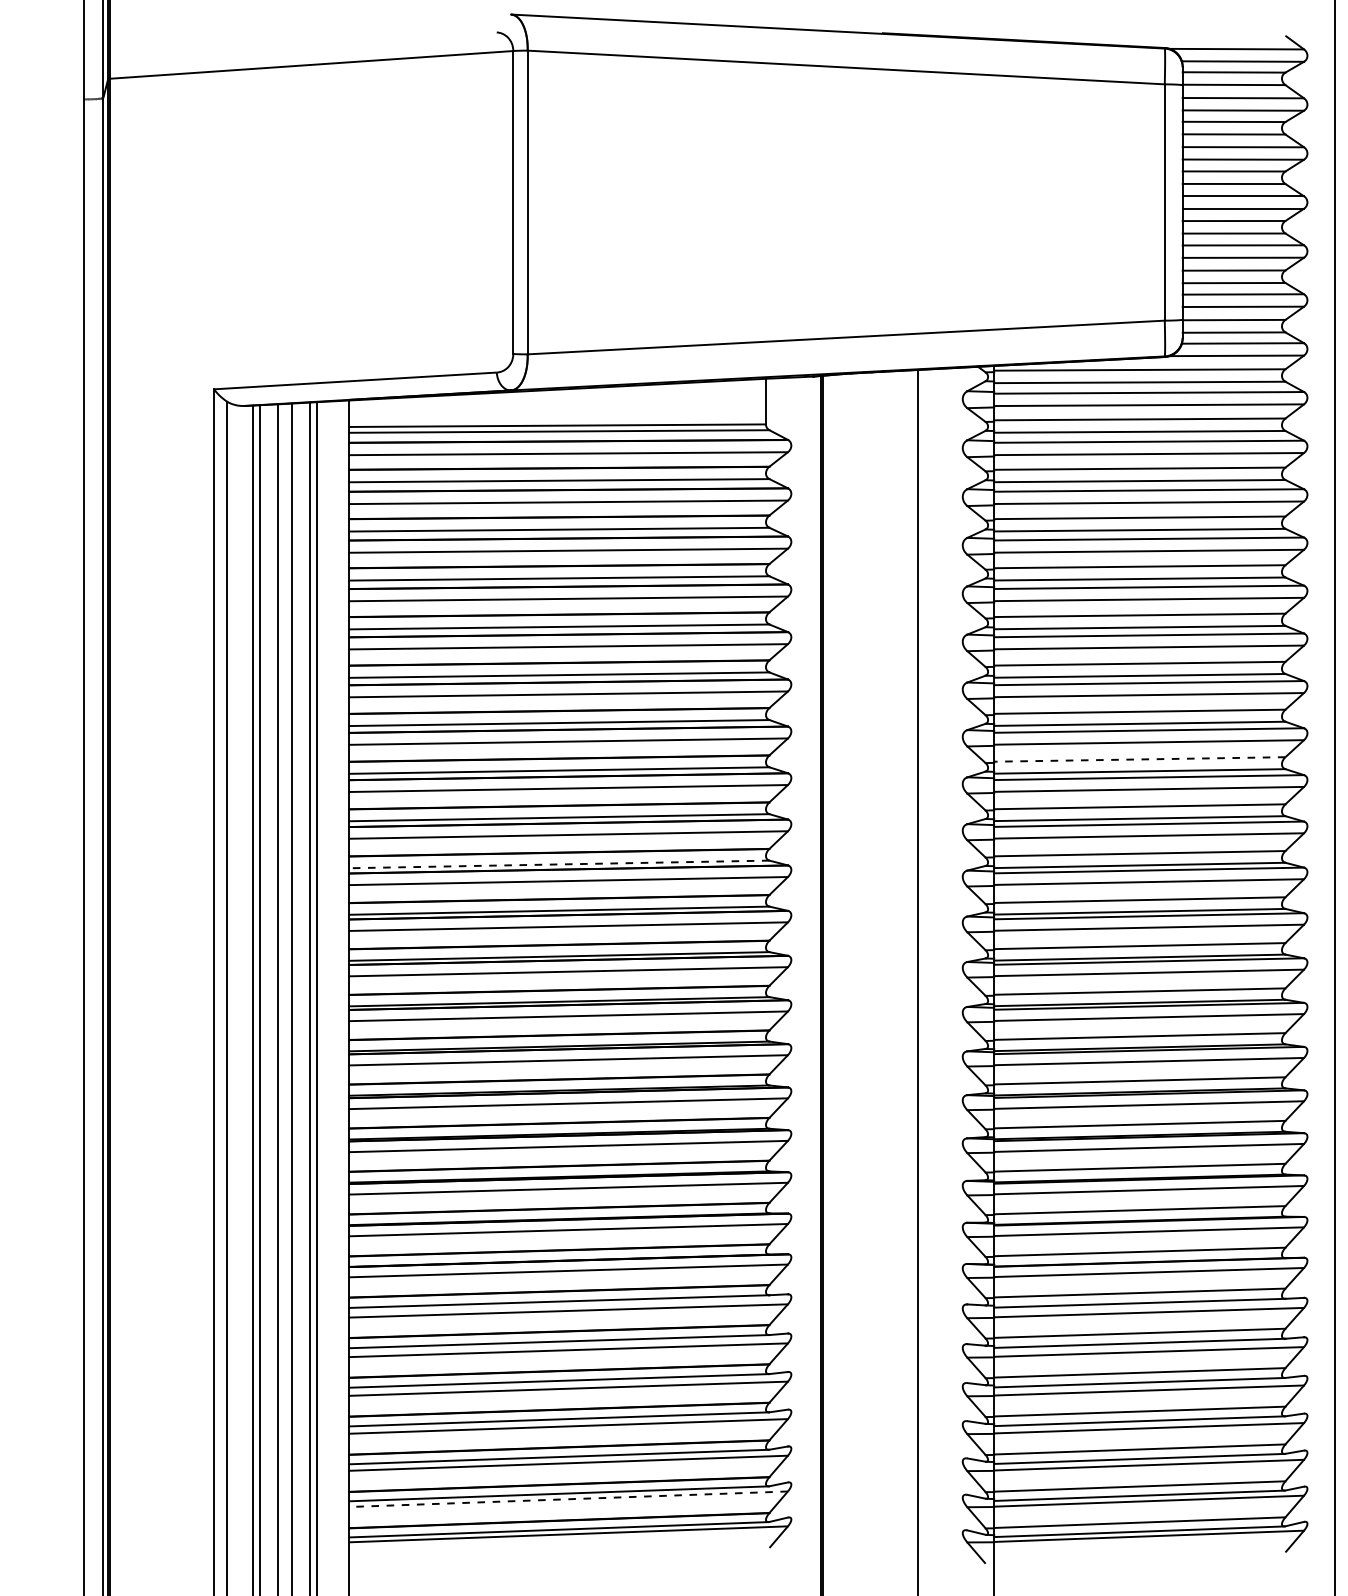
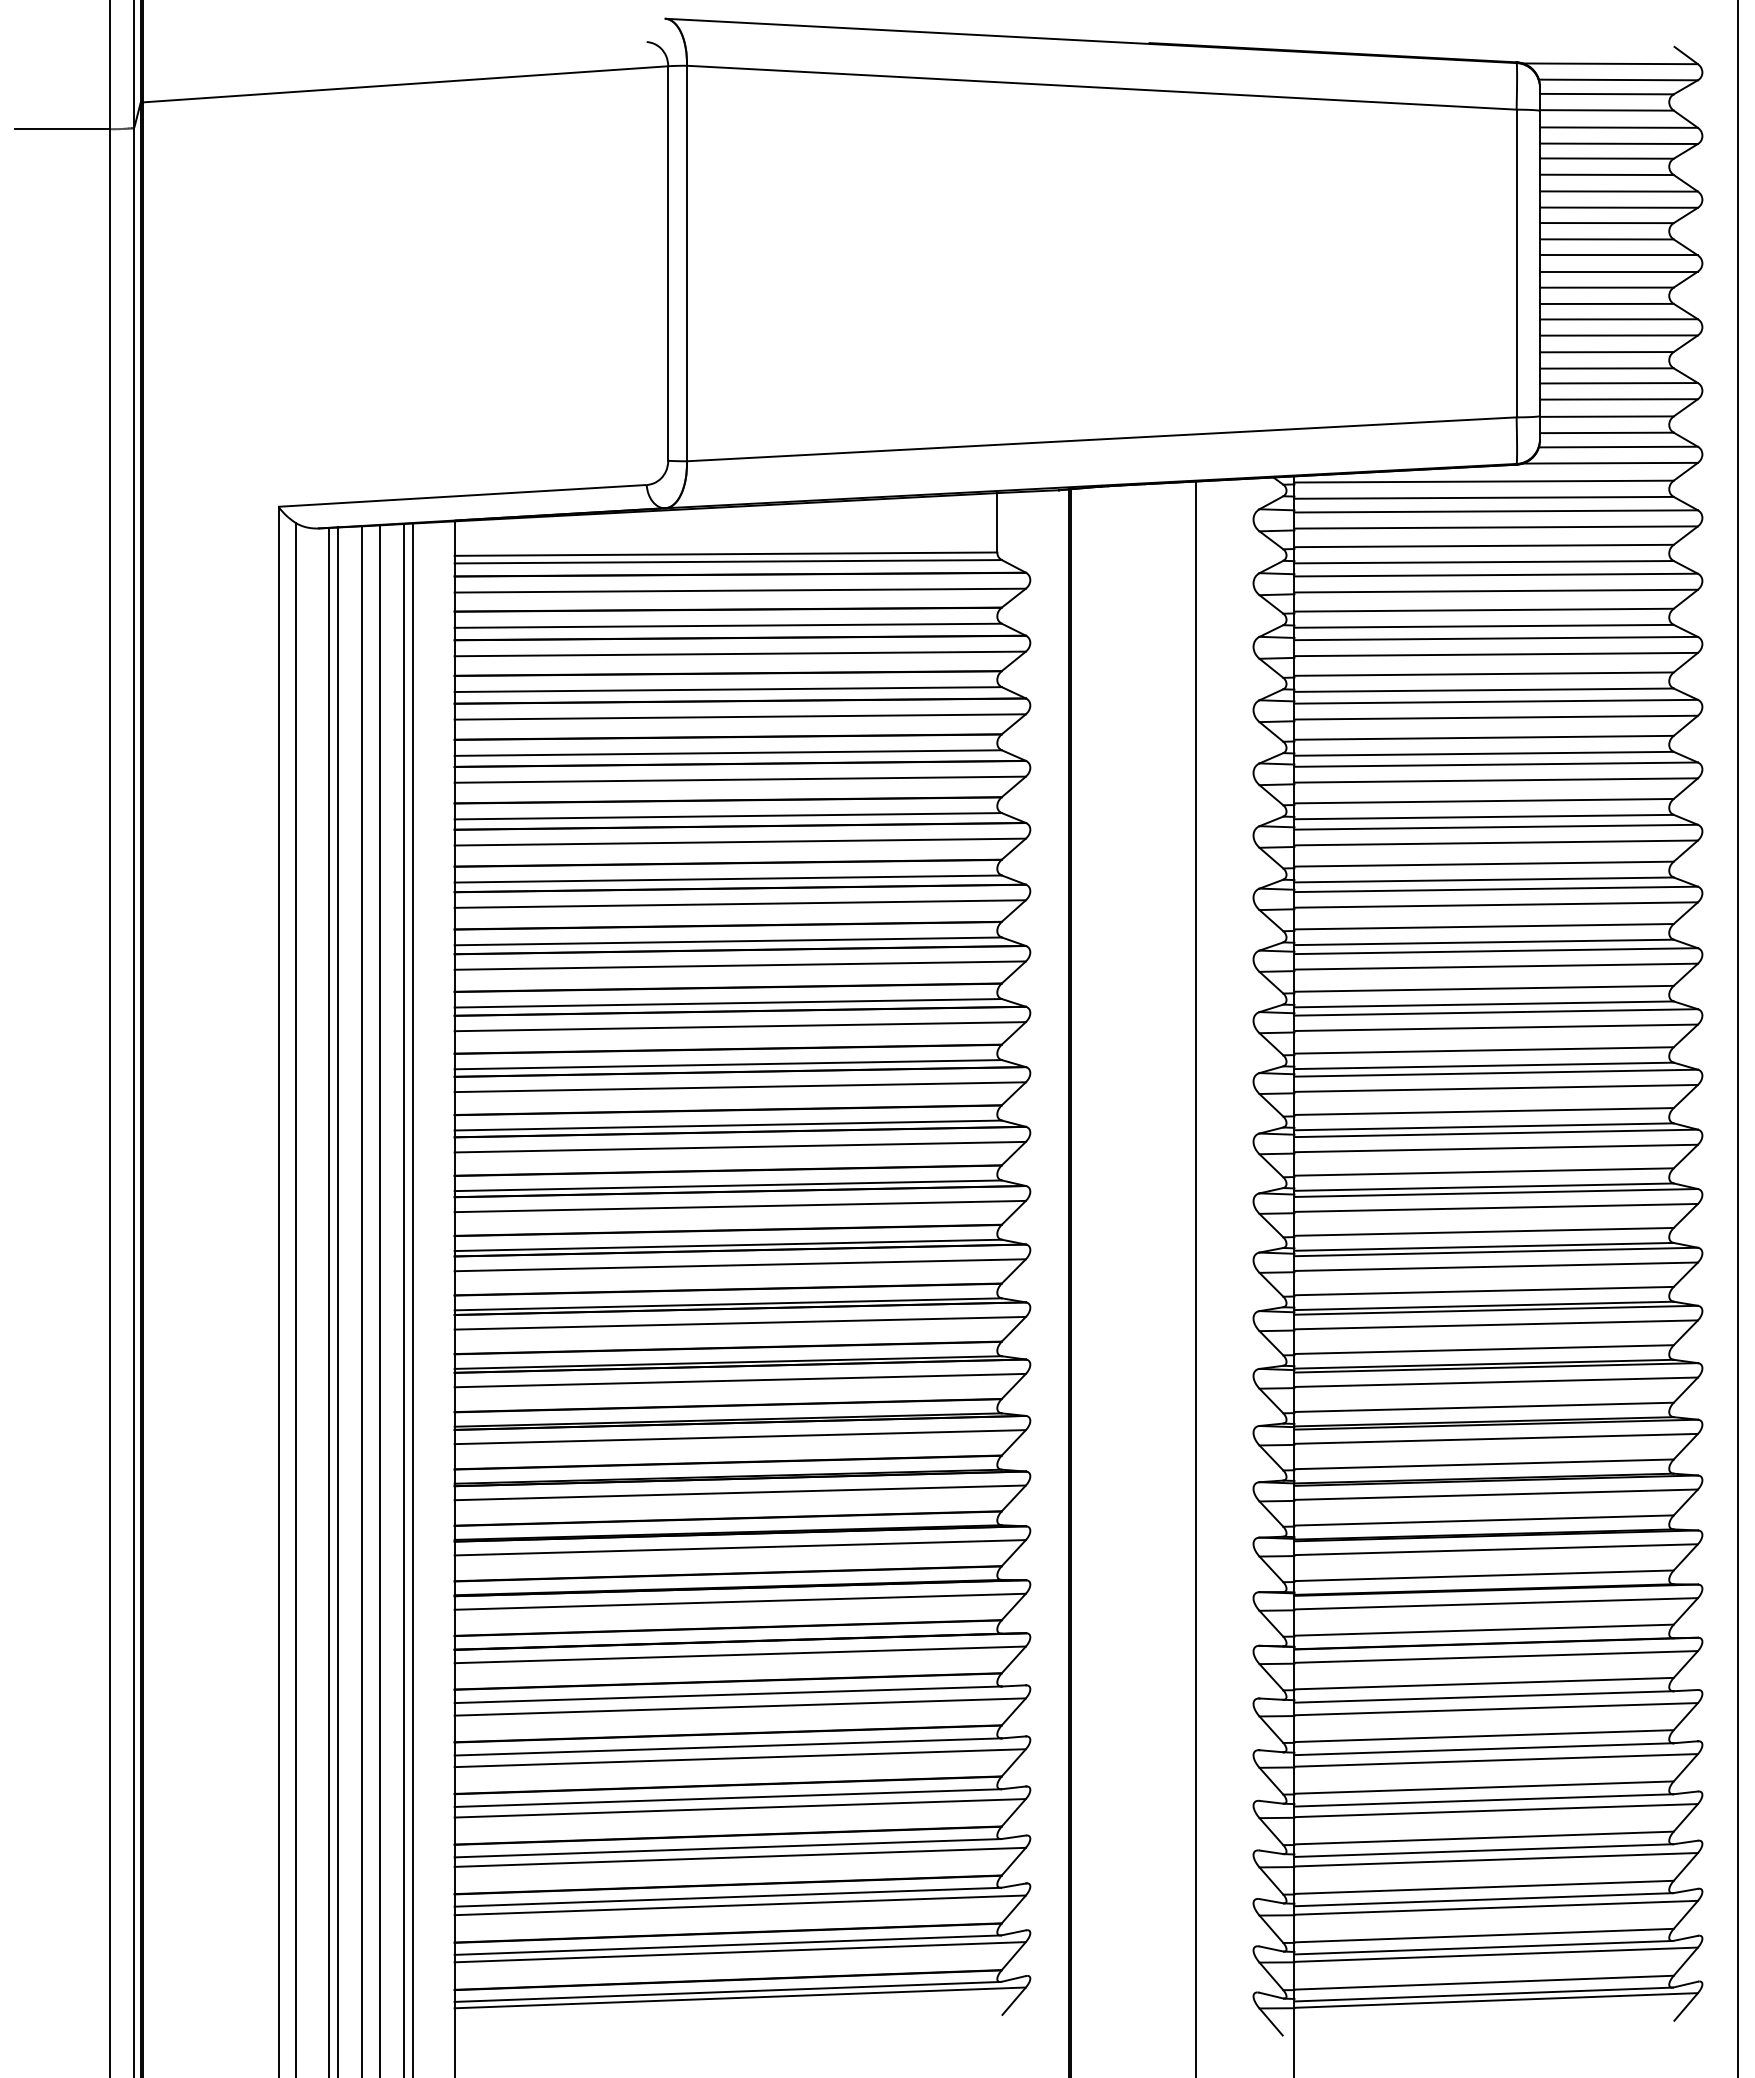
line: (47, 99) -> (61, 129), added
line: (1140, 759) -> (1484, 988), dashed -> solid
line: (559, 864) -> (728, 1125), dashed -> solid
line: (568, 1499) -> (740, 1952), dashed -> solid

